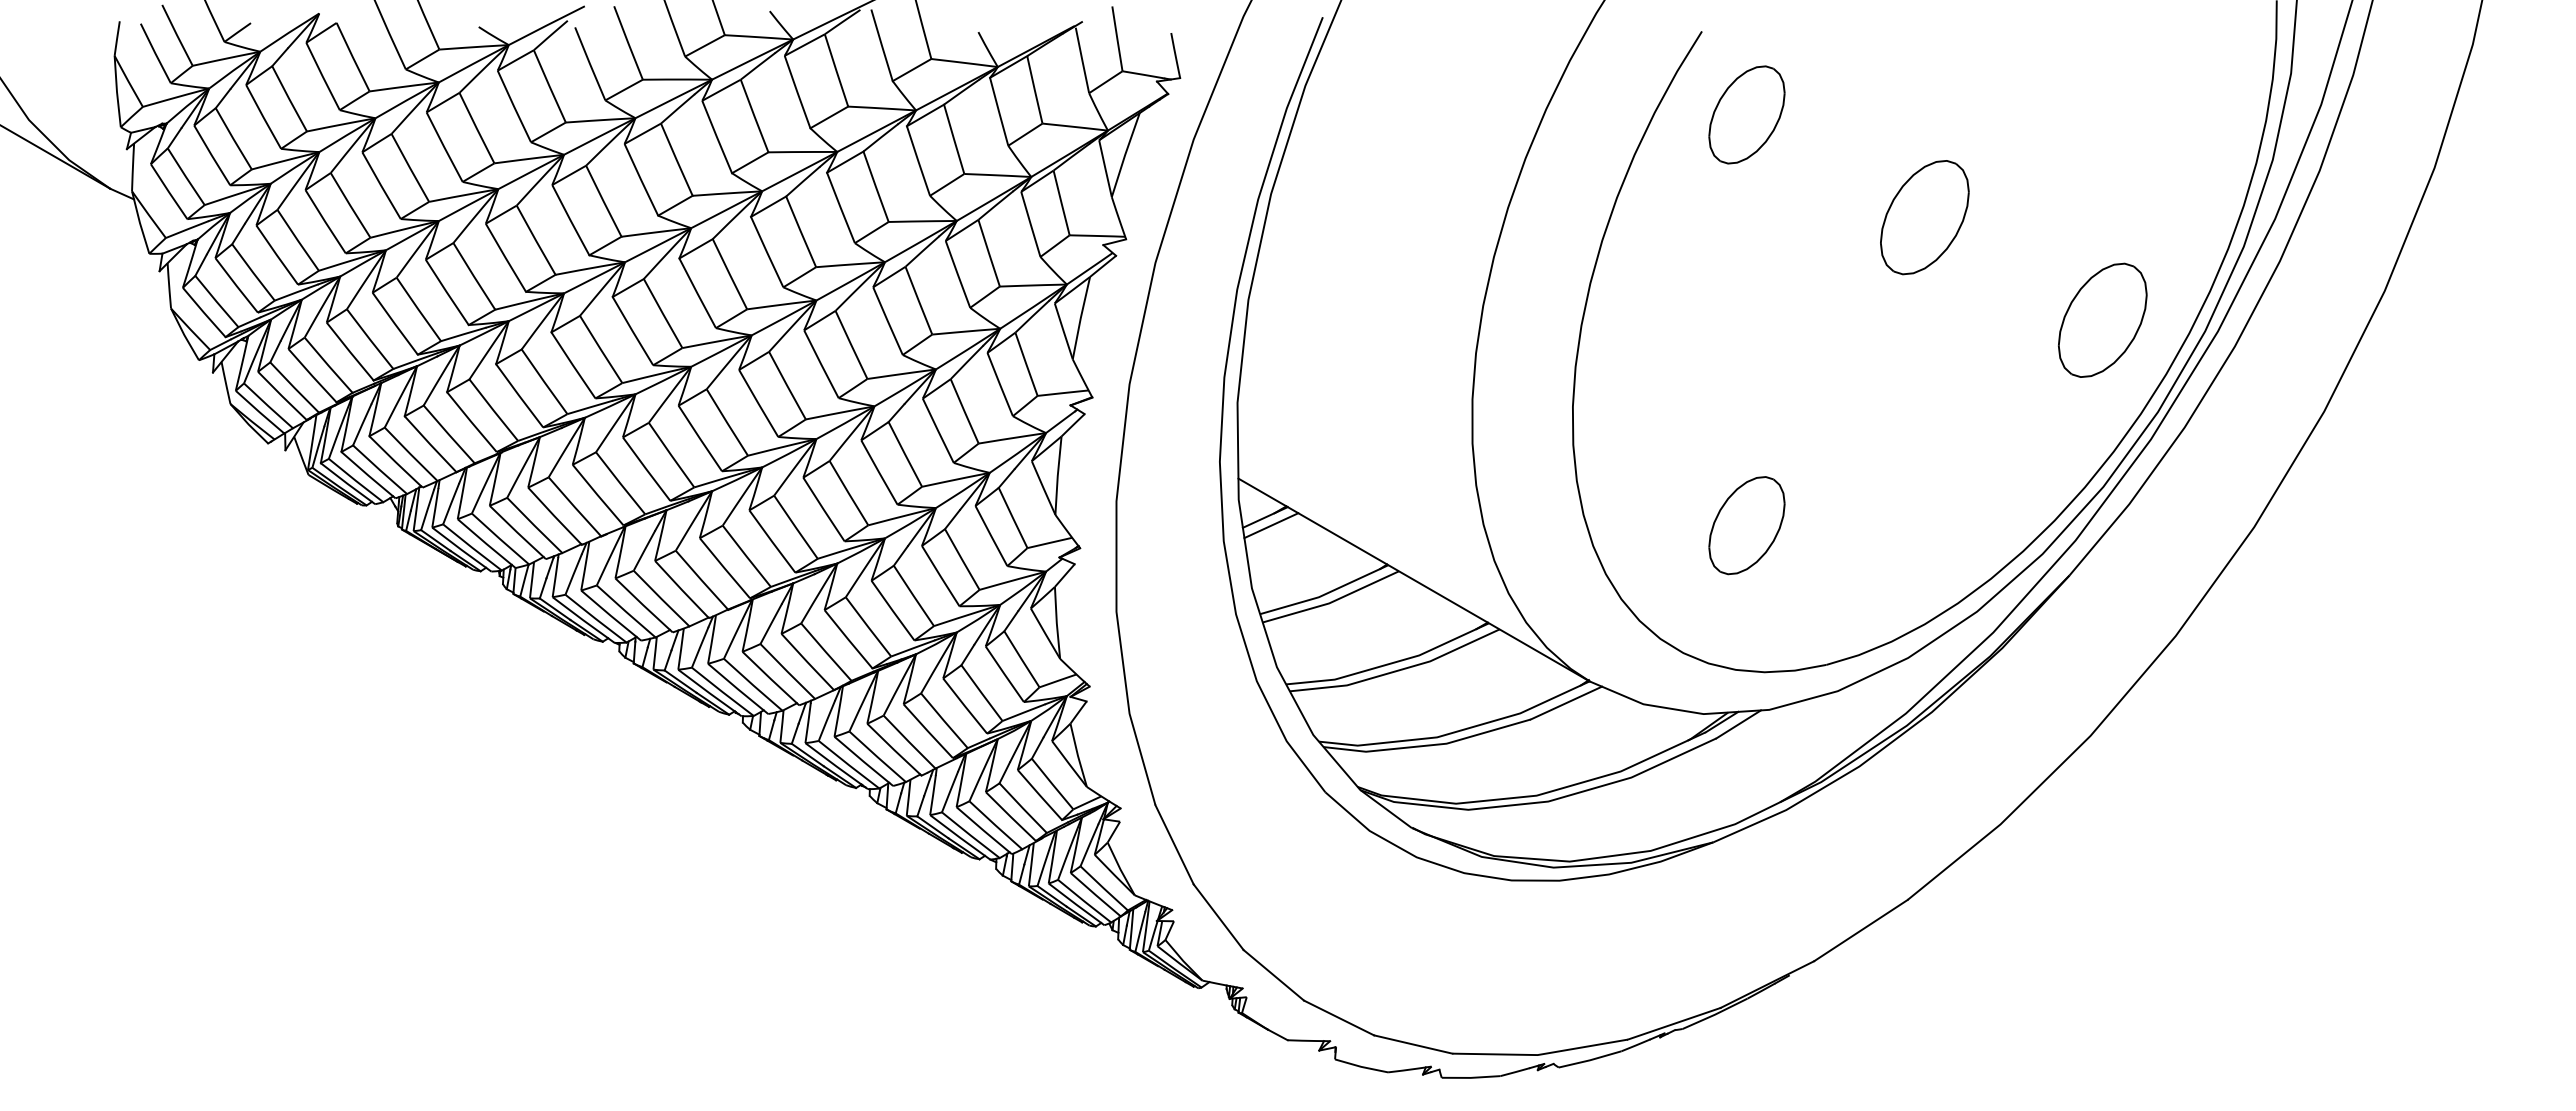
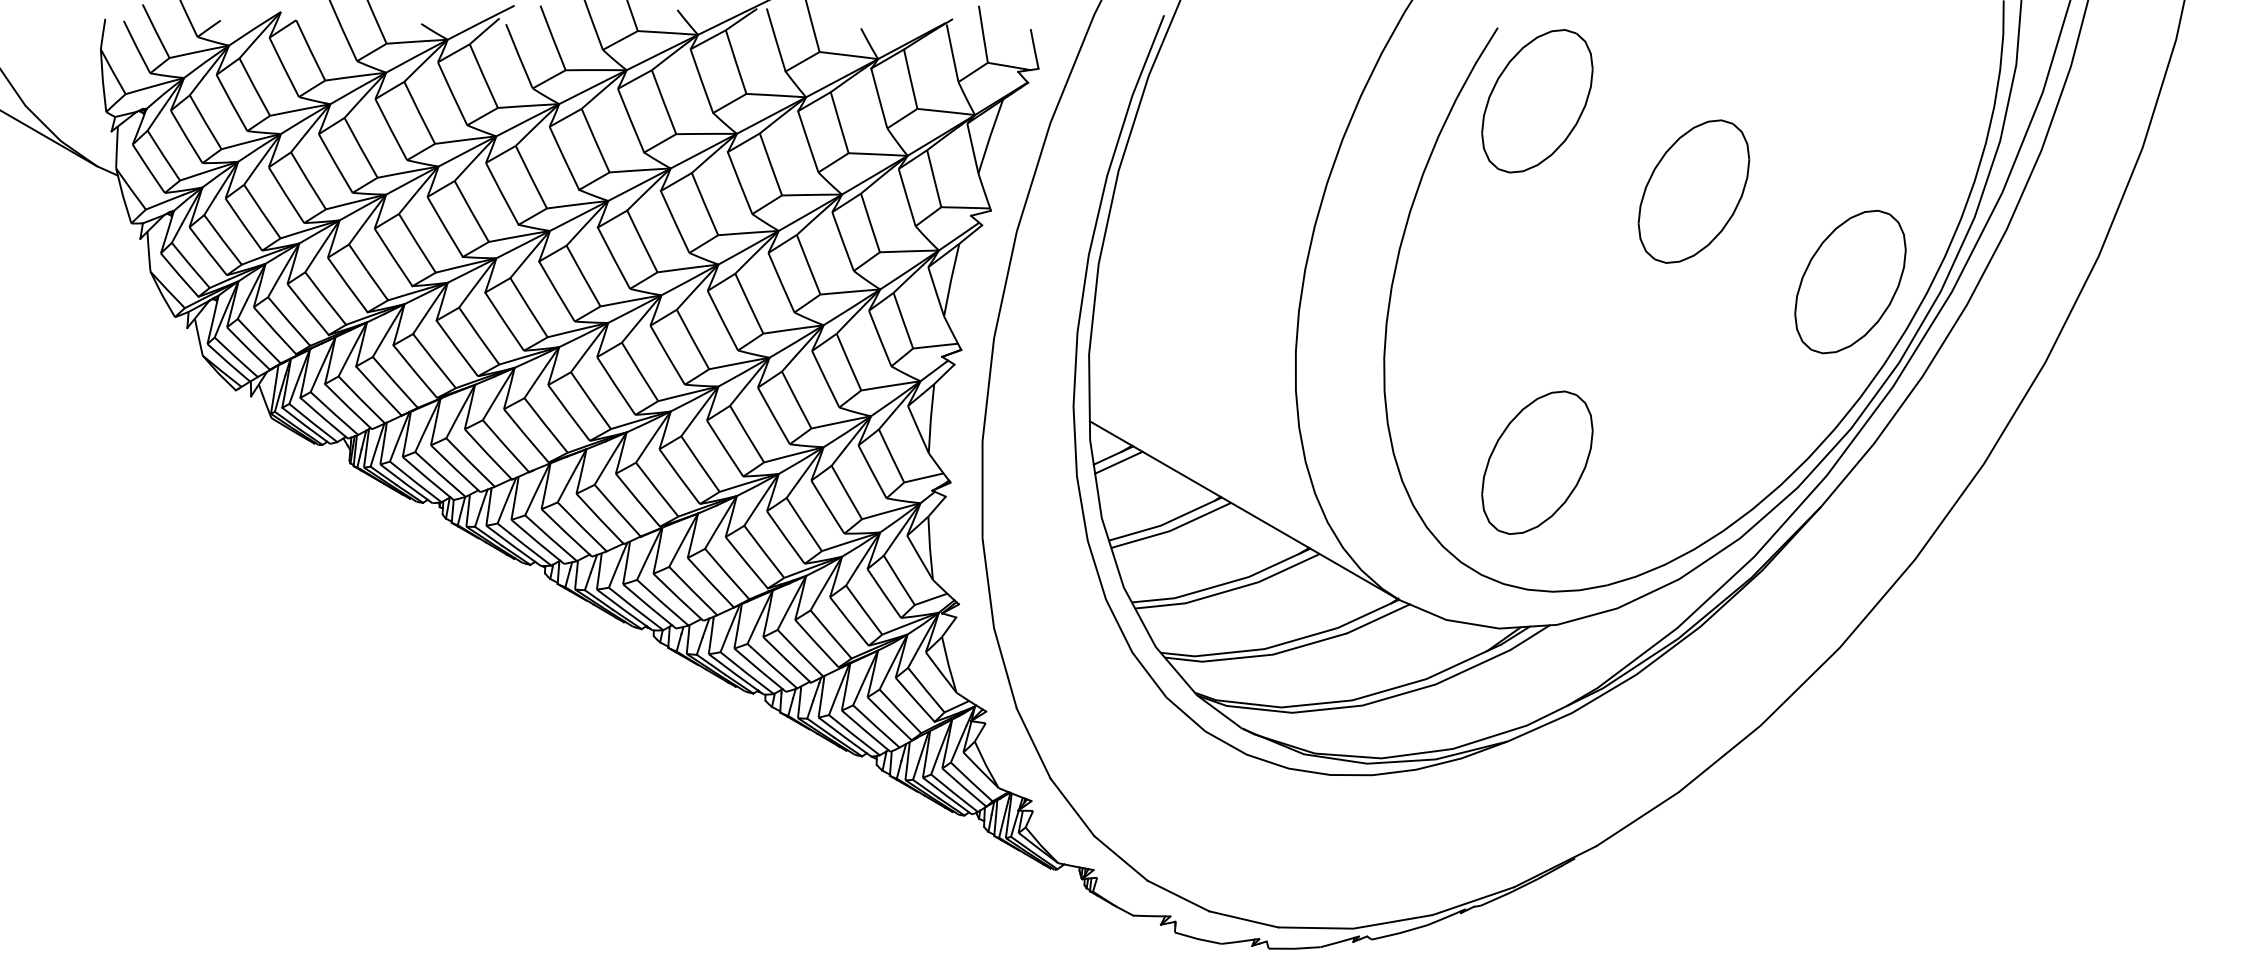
part: (1746, 114) -> (1537, 100), size x1.67
part: (1924, 217) -> (1693, 191), size x1.43
part: (2102, 320) -> (1850, 282), size x1.43
part: (1746, 525) -> (1537, 462), size x1.67

